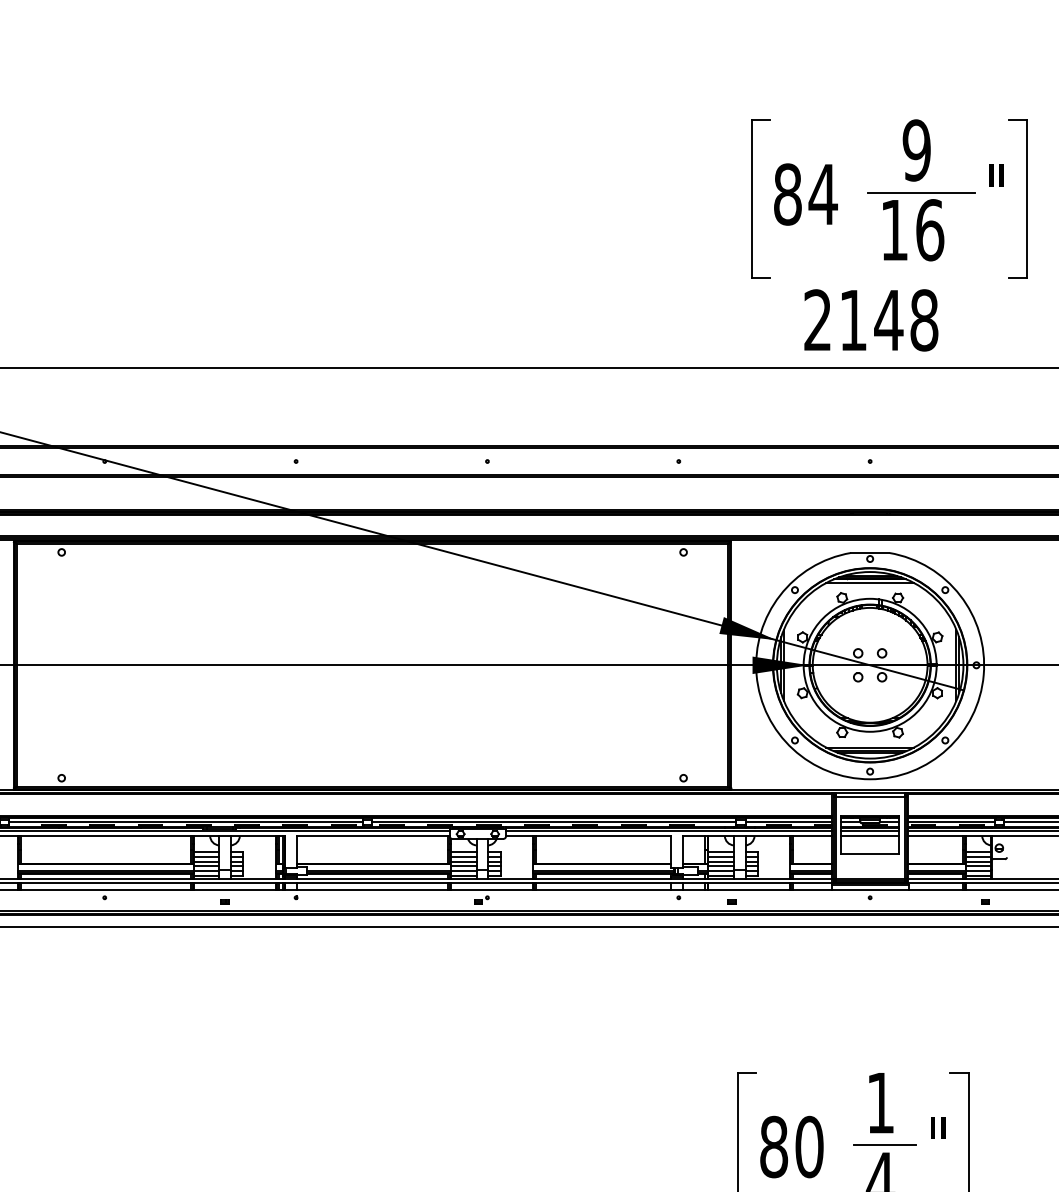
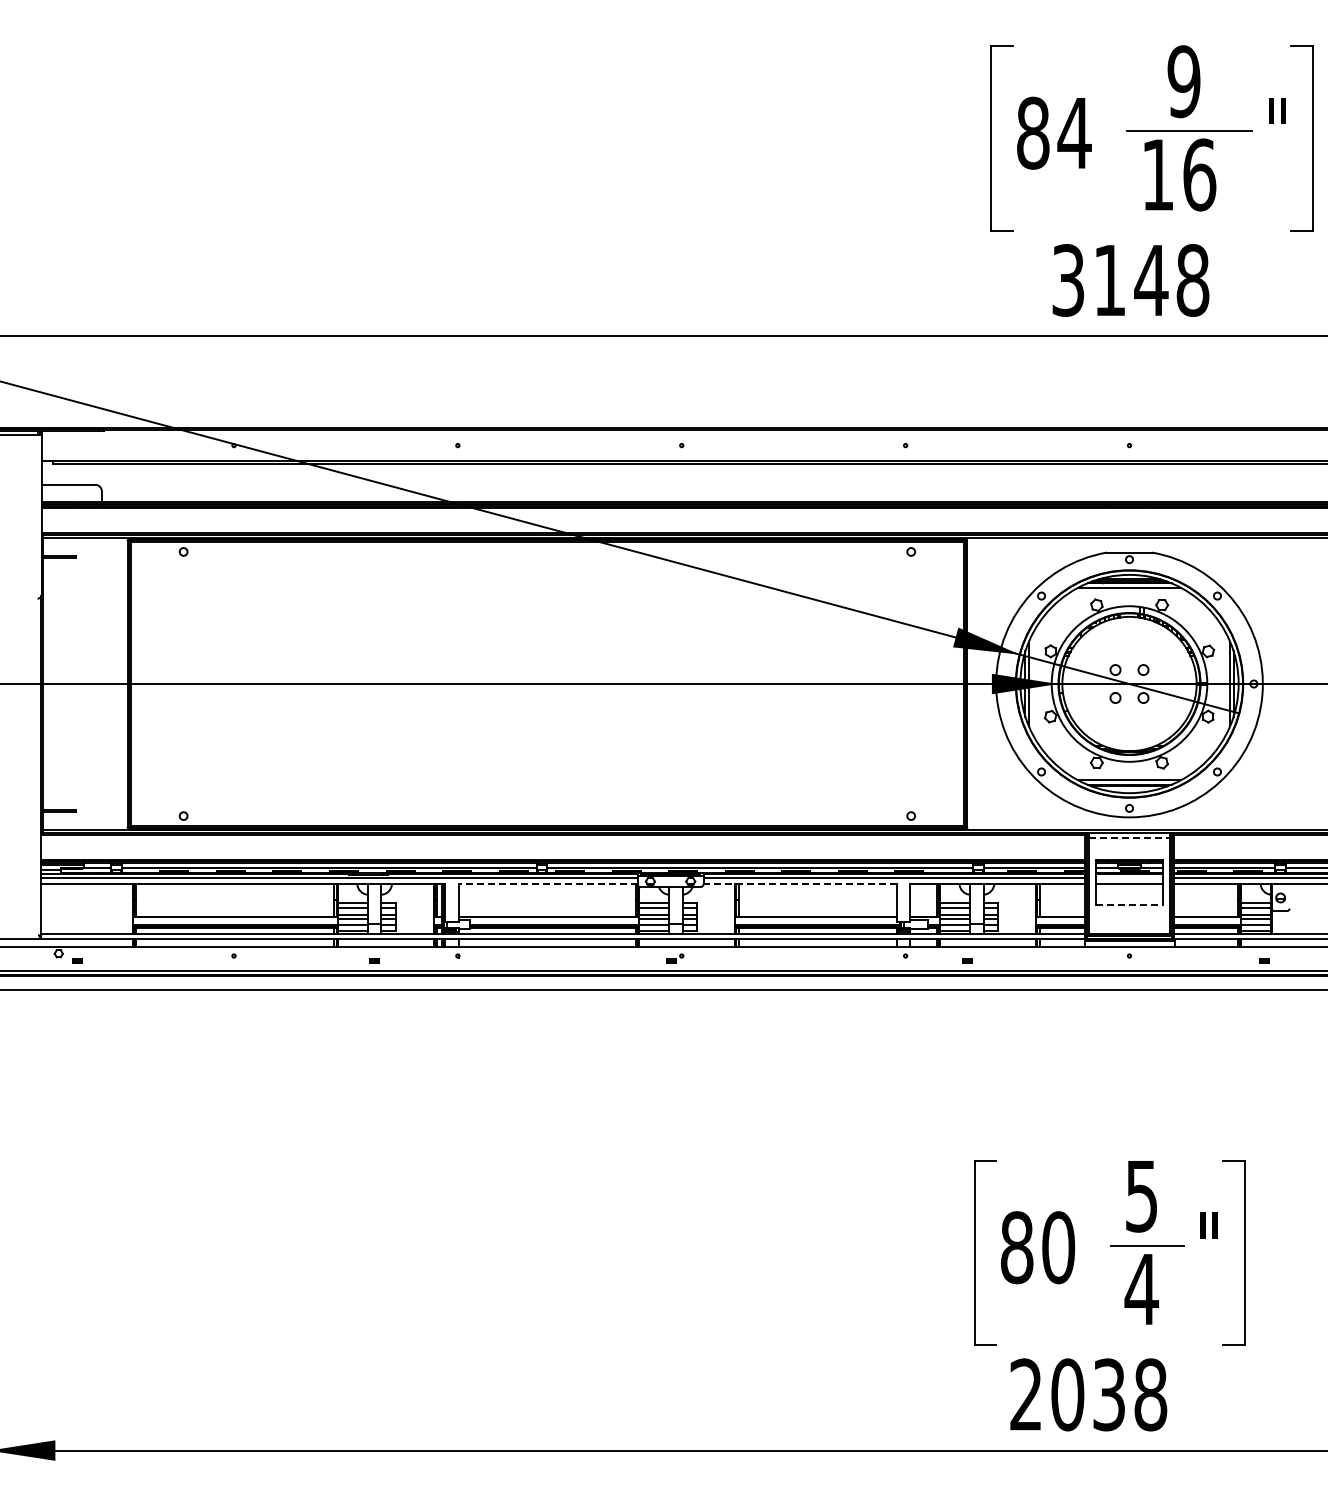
text: (817, 320) -> (1067, 280), 2148 -> 3148
line: (871, 796) -> (1130, 837), solid -> dashed
line: (870, 830) -> (1129, 877), removed
line: (372, 835) -> (547, 883), solid -> dashed
line: (588, 835) -> (800, 883), solid -> dashed
line: (870, 854) -> (1129, 905), solid -> dashed
text: (880, 1103) -> (1141, 1196), 1 -> 5

